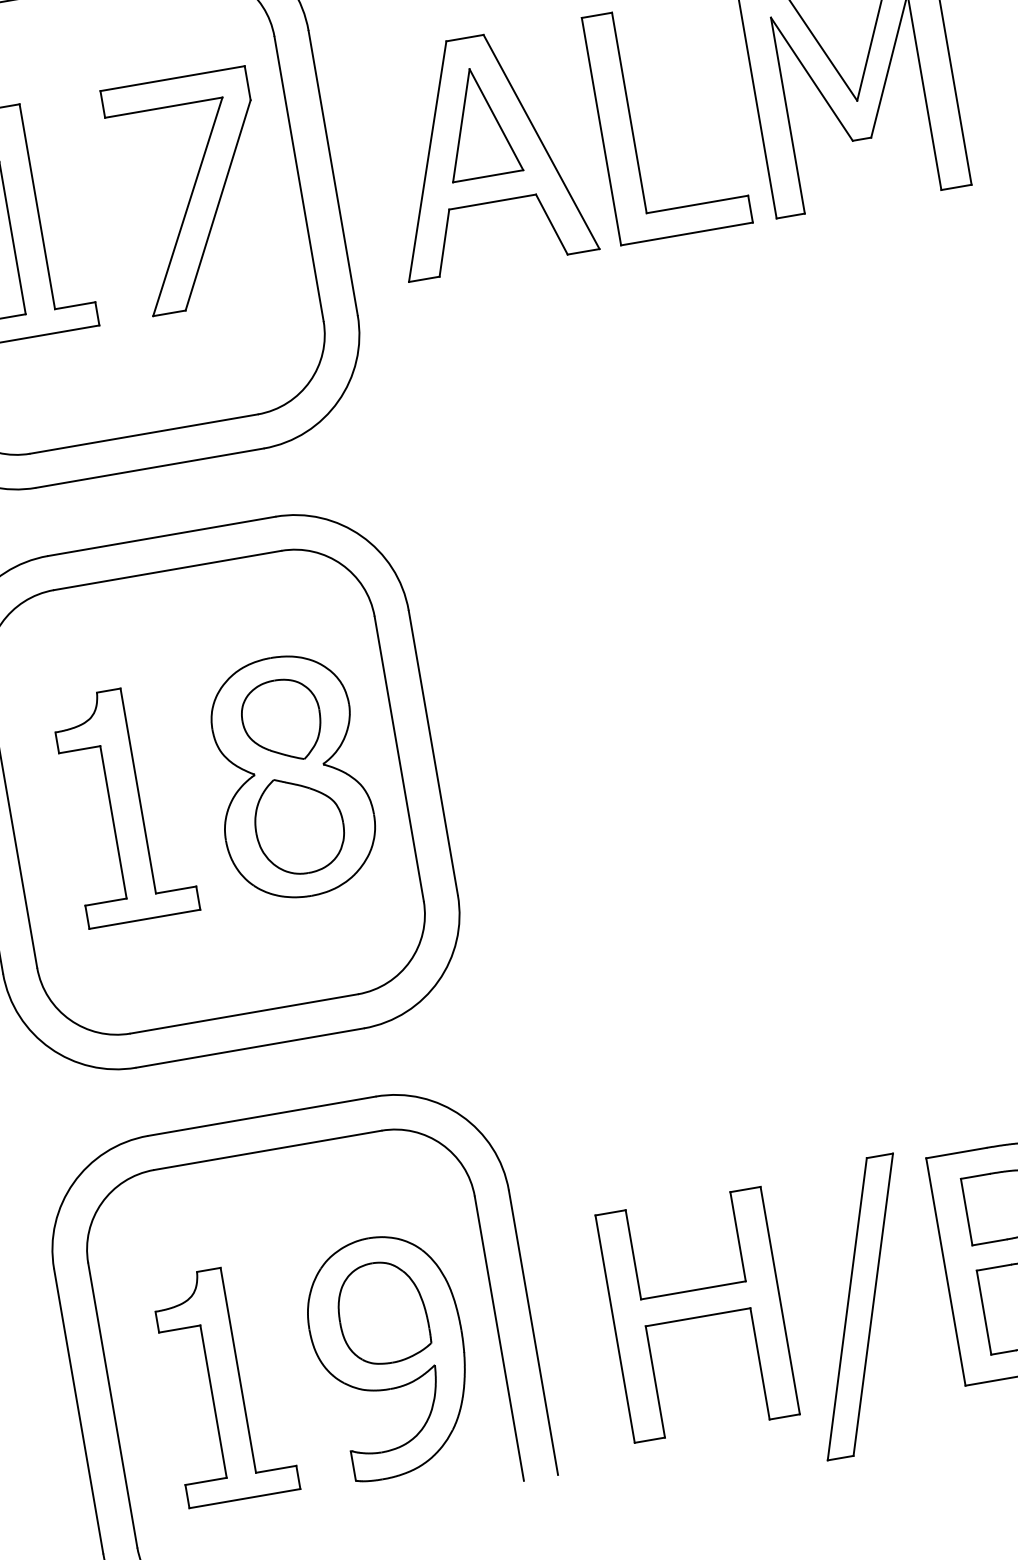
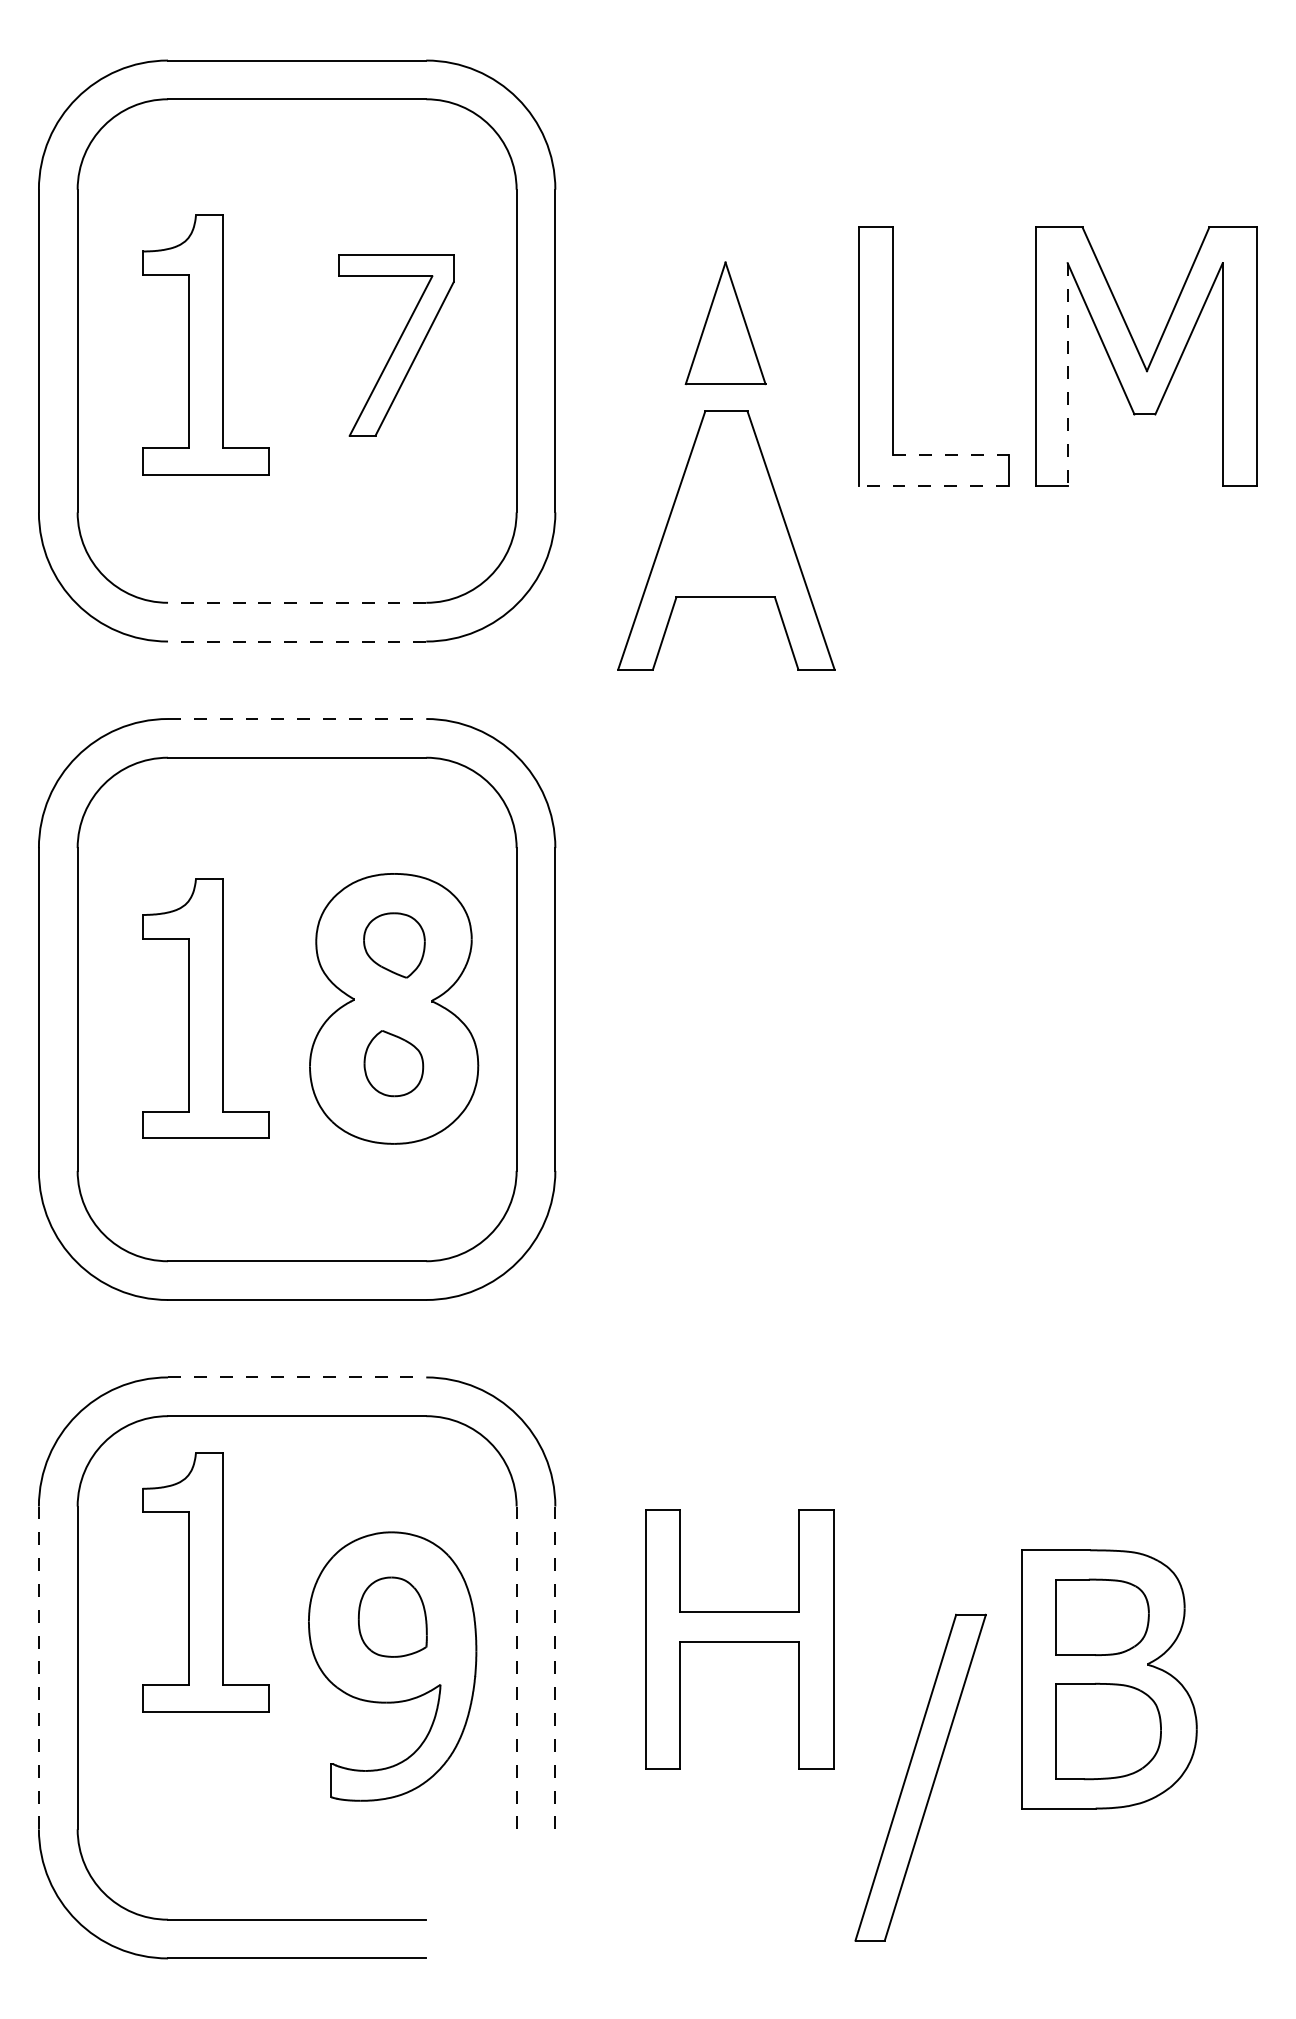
line: (787, 115) -> (1067, 374), solid -> dashed
part: (484, 151) -> (726, 540), moved
part: (192, 192) -> (396, 345), size x0.7
line: (697, 204) -> (951, 455), solid -> dashed
line: (686, 233) -> (933, 485), solid -> dashed
line: (143, 433) -> (296, 602), solid -> dashed
line: (149, 468) -> (296, 641), solid -> dashed
line: (162, 536) -> (297, 719), solid -> dashed
part: (281, 721) -> (394, 945), size x0.7
part: (299, 825) -> (393, 1063), size x0.6
line: (262, 1116) -> (297, 1377), solid -> dashed
part: (860, 1306) -> (920, 1777), moved
part: (382, 1312) -> (392, 1616), size x0.7
part: (697, 1314) -> (739, 1639), moved
line: (533, 1333) -> (555, 1668), solid -> dashed
line: (499, 1339) -> (516, 1668), solid -> dashed
part: (225, 1384) -> (205, 1582), moved
line: (78, 1411) -> (38, 1667), solid -> dashed

